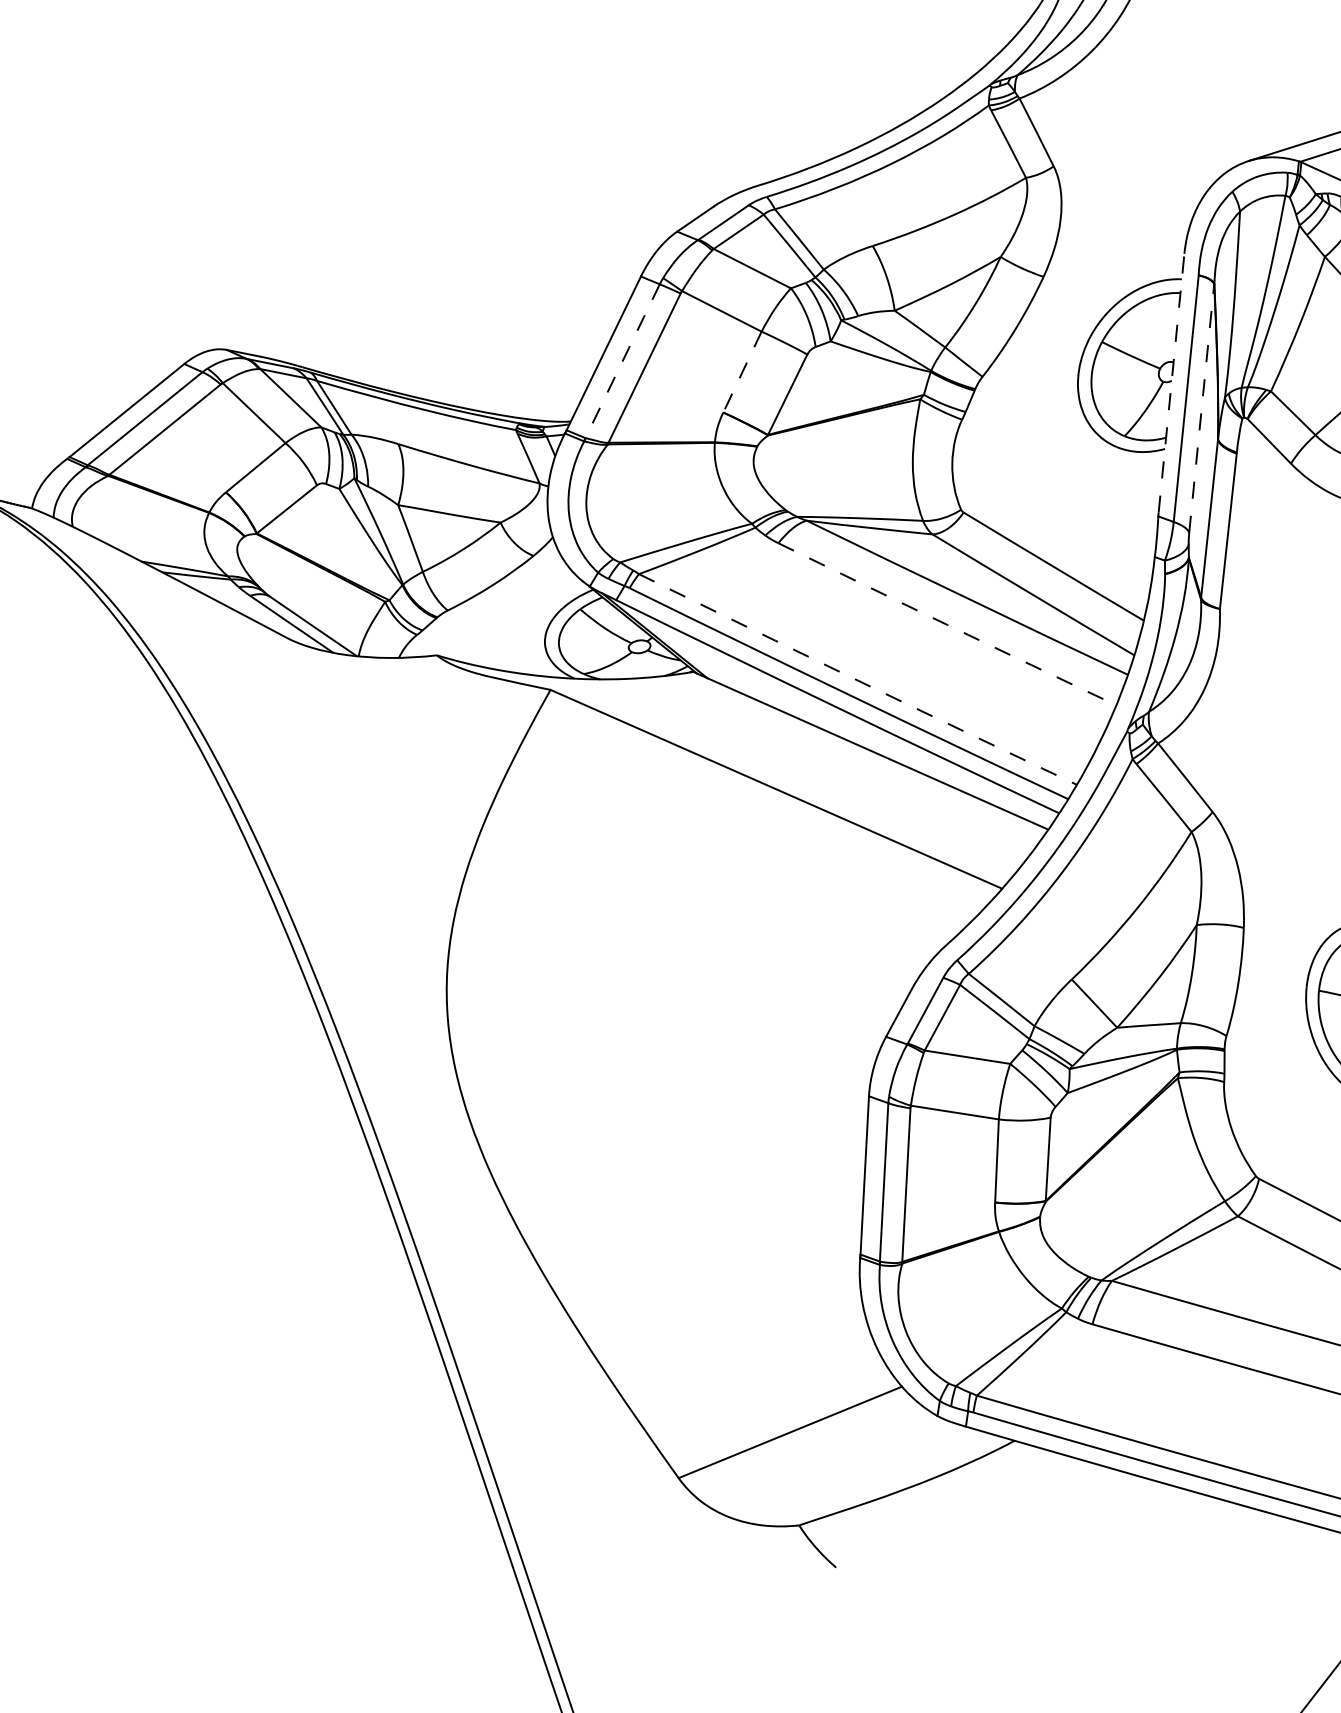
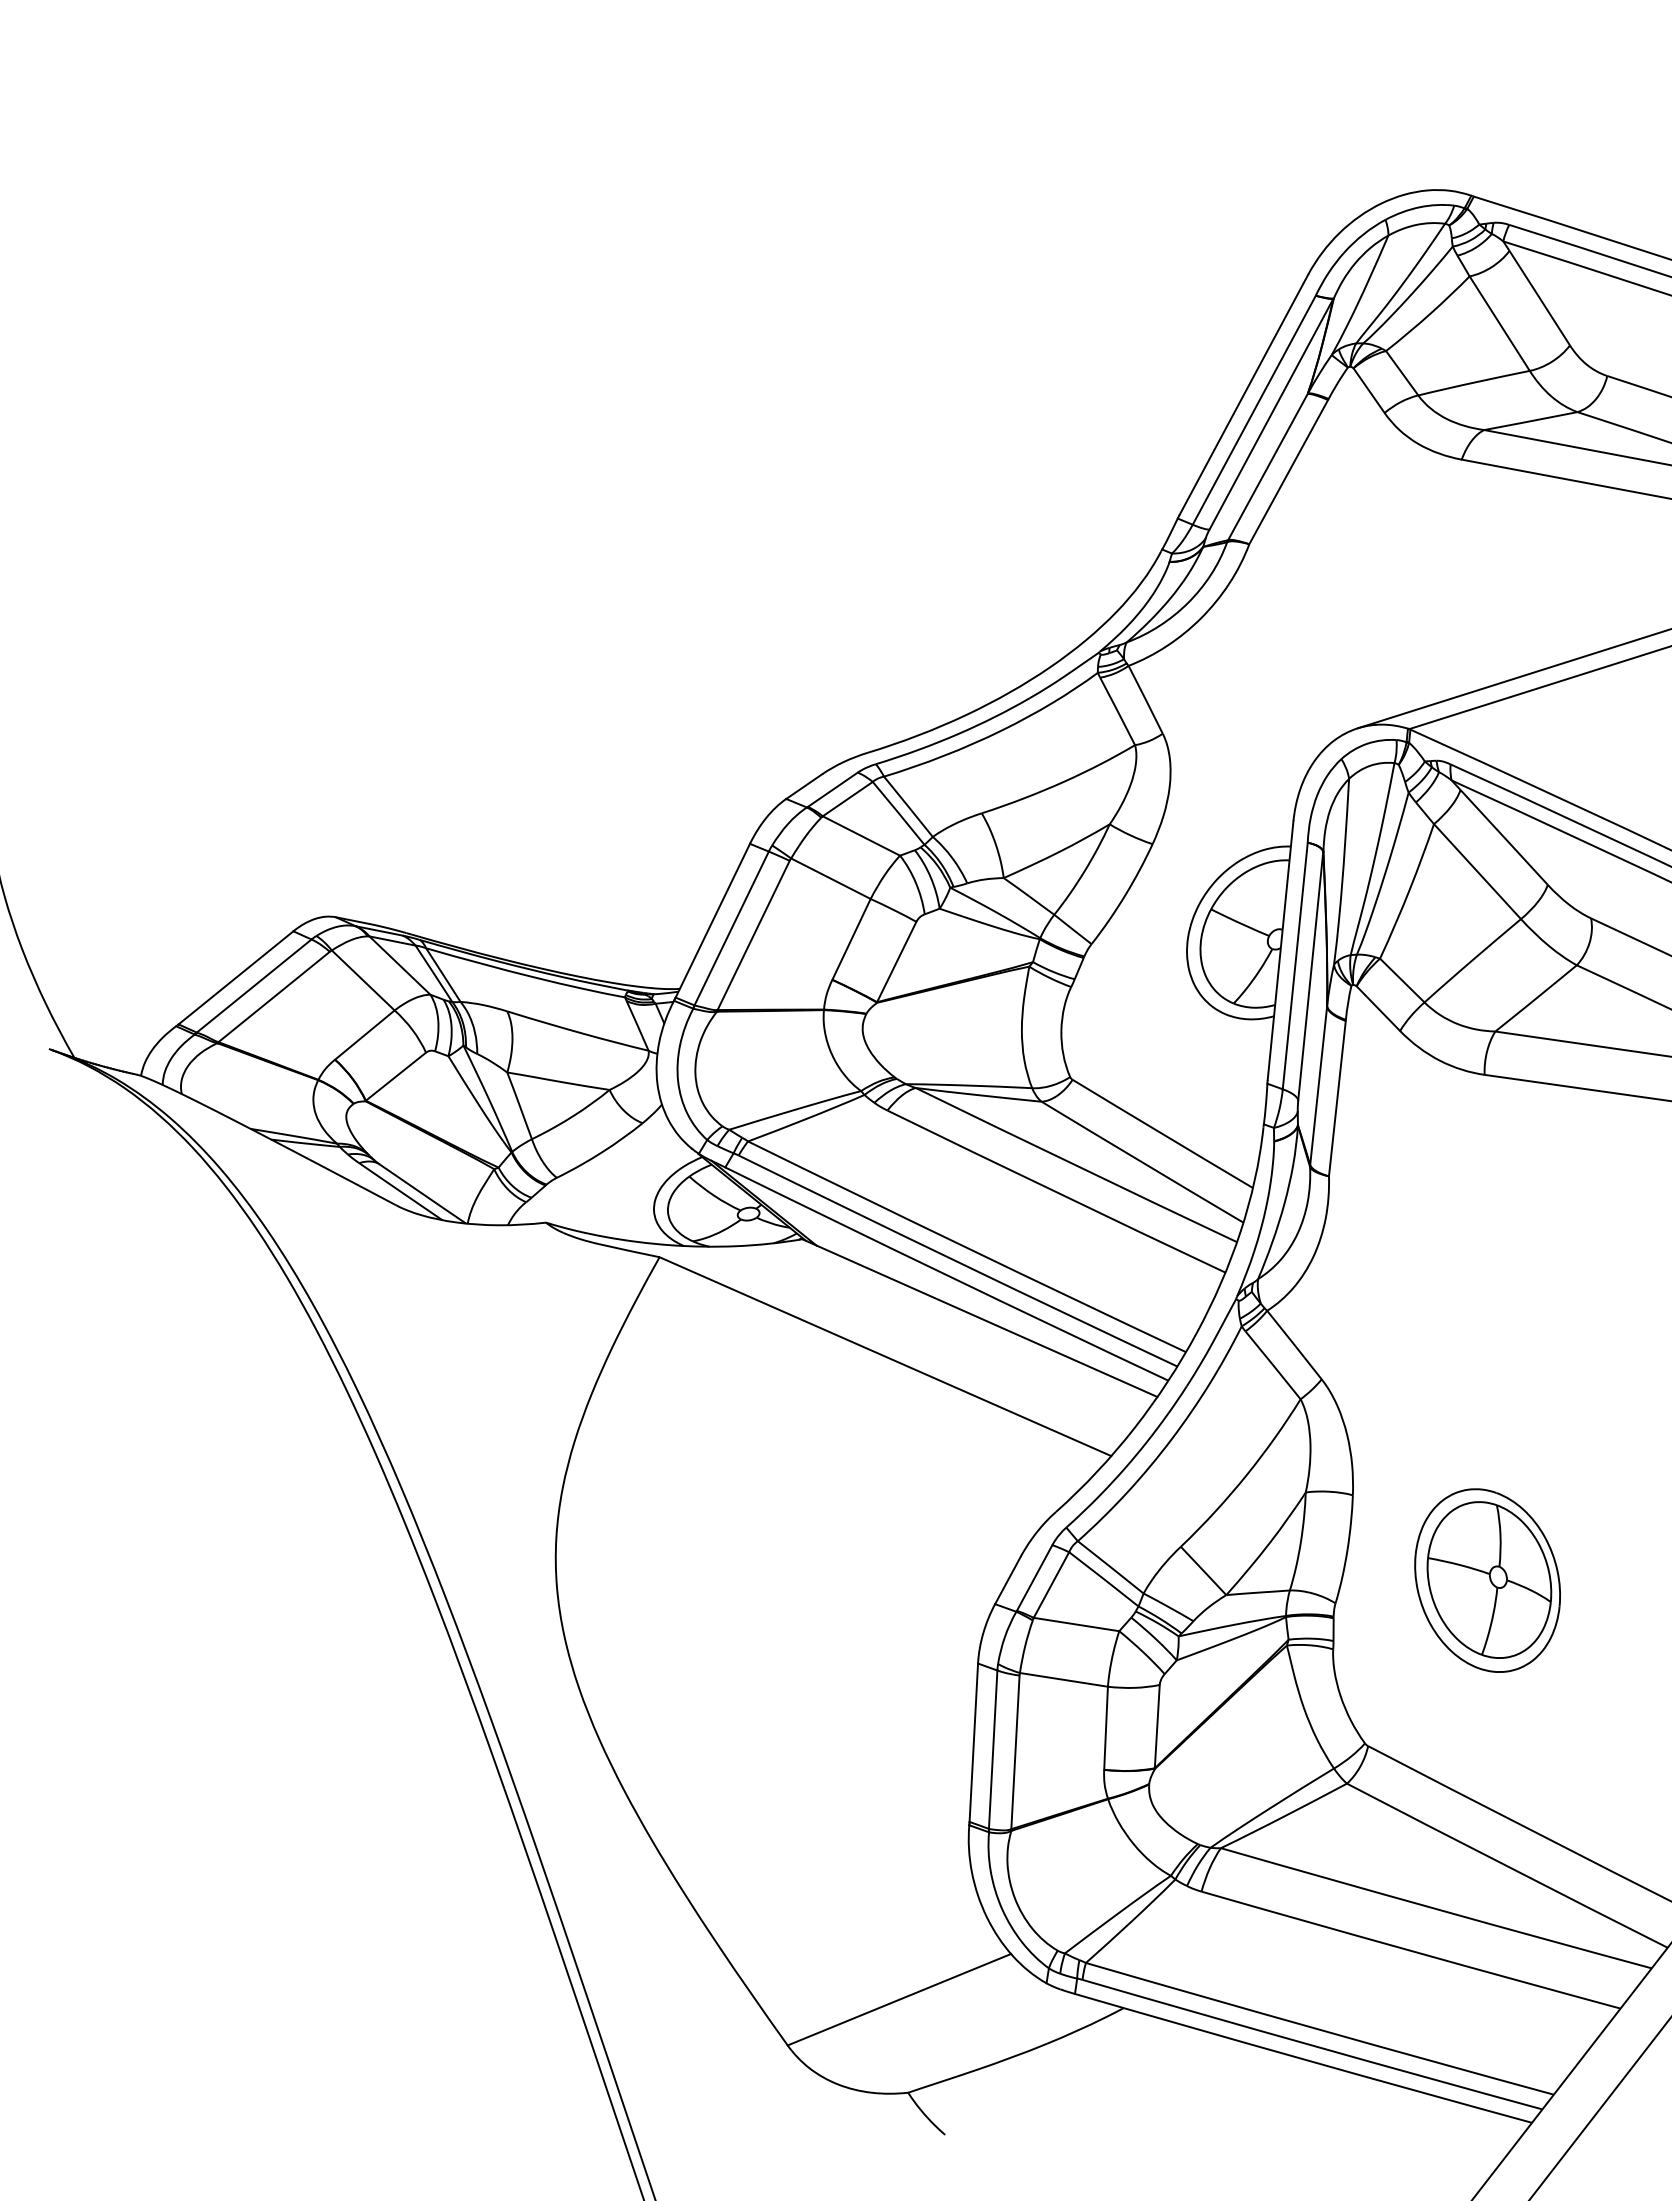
line: (622, 361) -> (731, 928), dashed -> solid
line: (742, 372) -> (851, 939), dashed -> solid
line: (1171, 383) -> (1280, 950), dashed -> solid
line: (1201, 408) -> (1310, 975), dashed -> solid
arc: (947, 625) -> (1056, 1192), dashed -> solid
arc: (857, 680) -> (966, 1247), dashed -> solid

